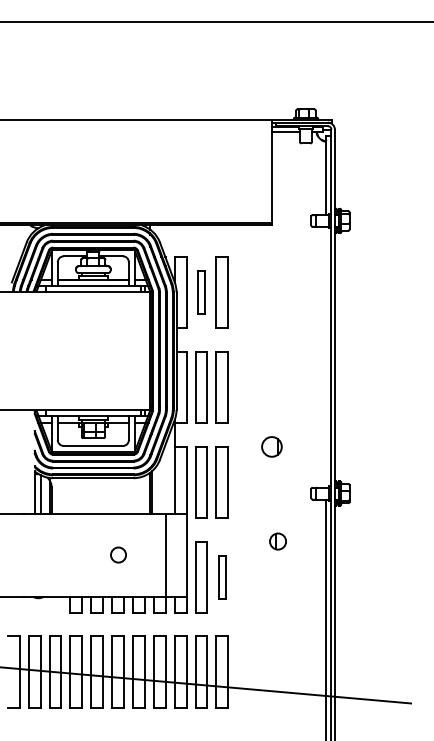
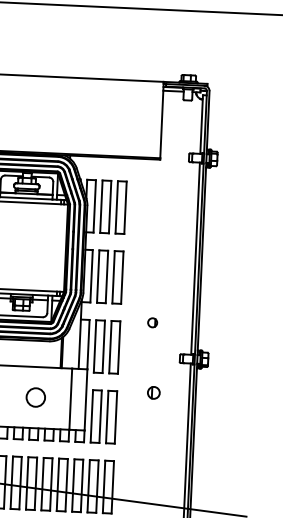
part: (201, 292) -> (105, 206), size x1.67
line: (326, 356) -> (195, 258), added
part: (272, 446) -> (152, 322), size x0.62
circle: (118, 554) -> (35, 397), size x1.67
part: (221, 577) -> (110, 417), size x1.67

